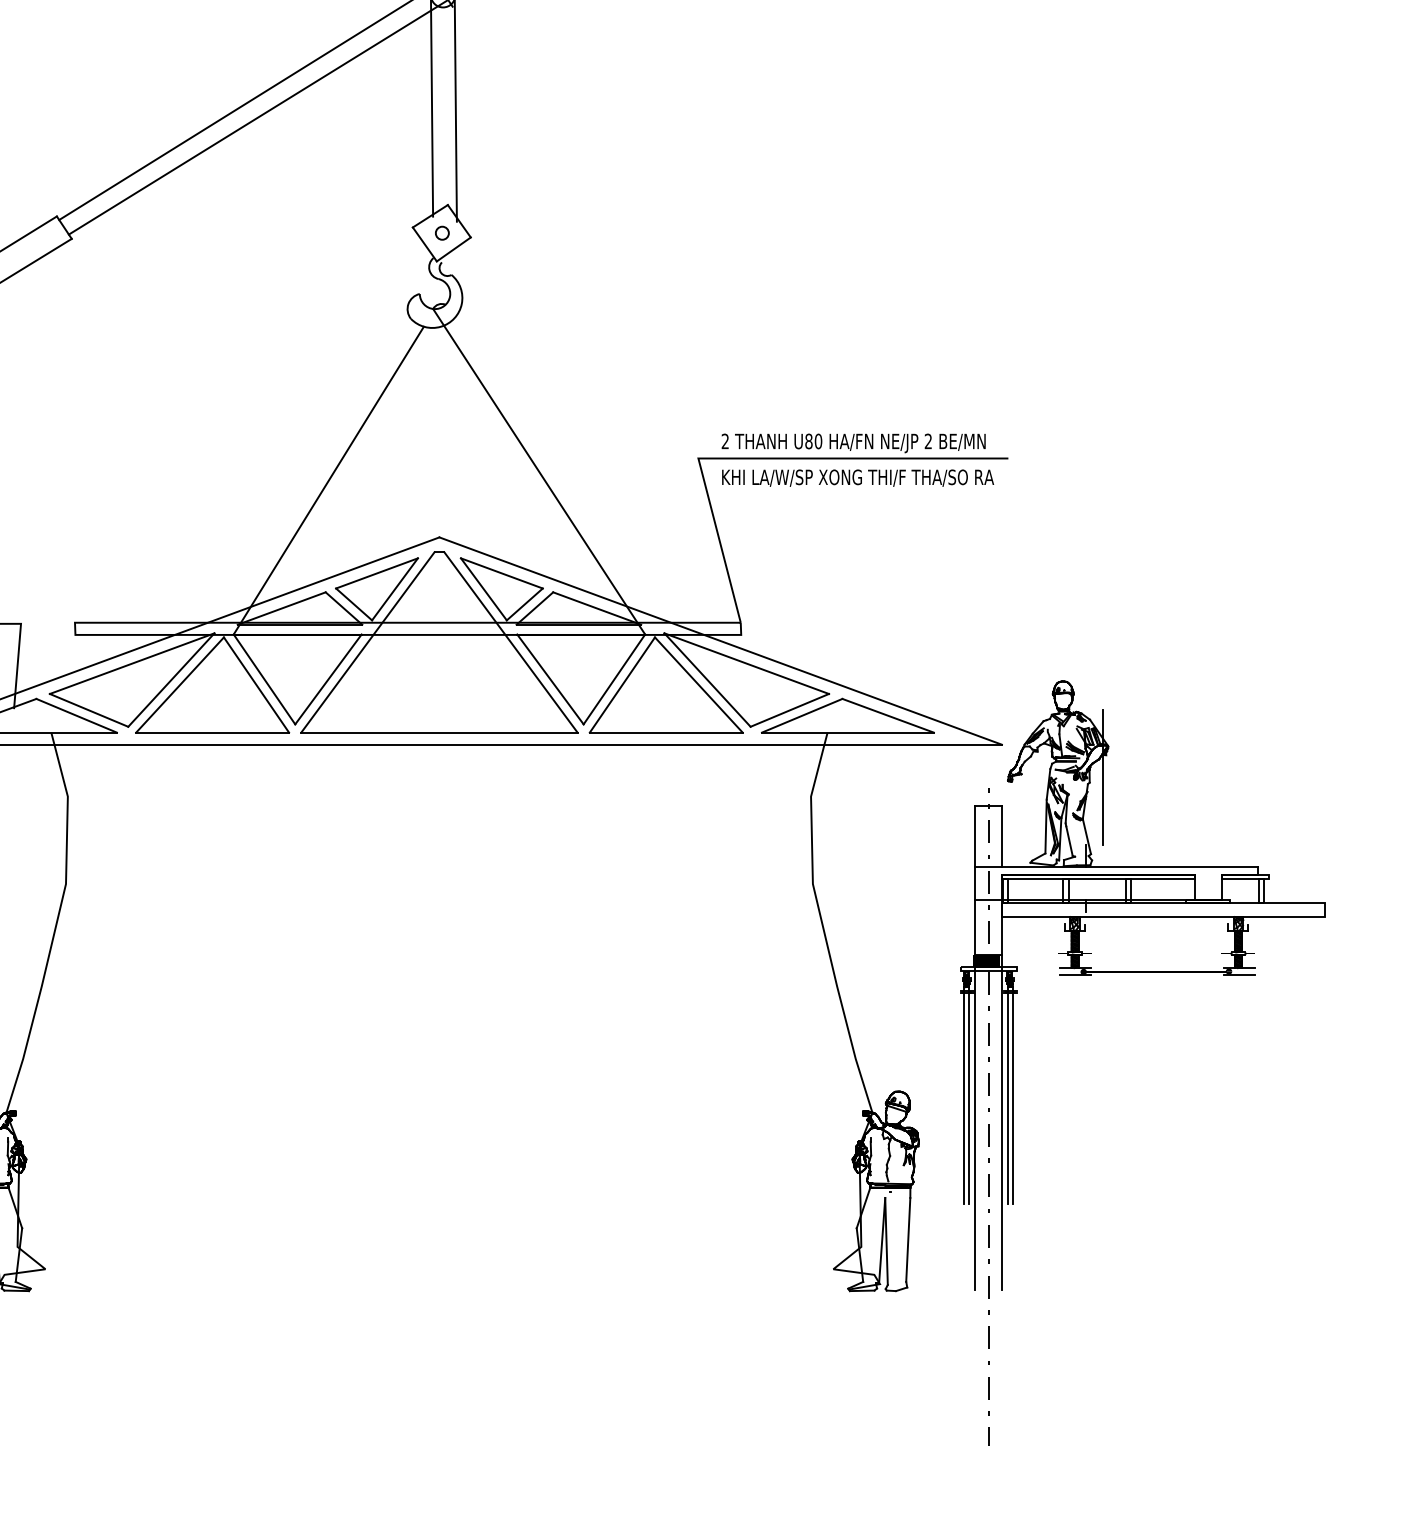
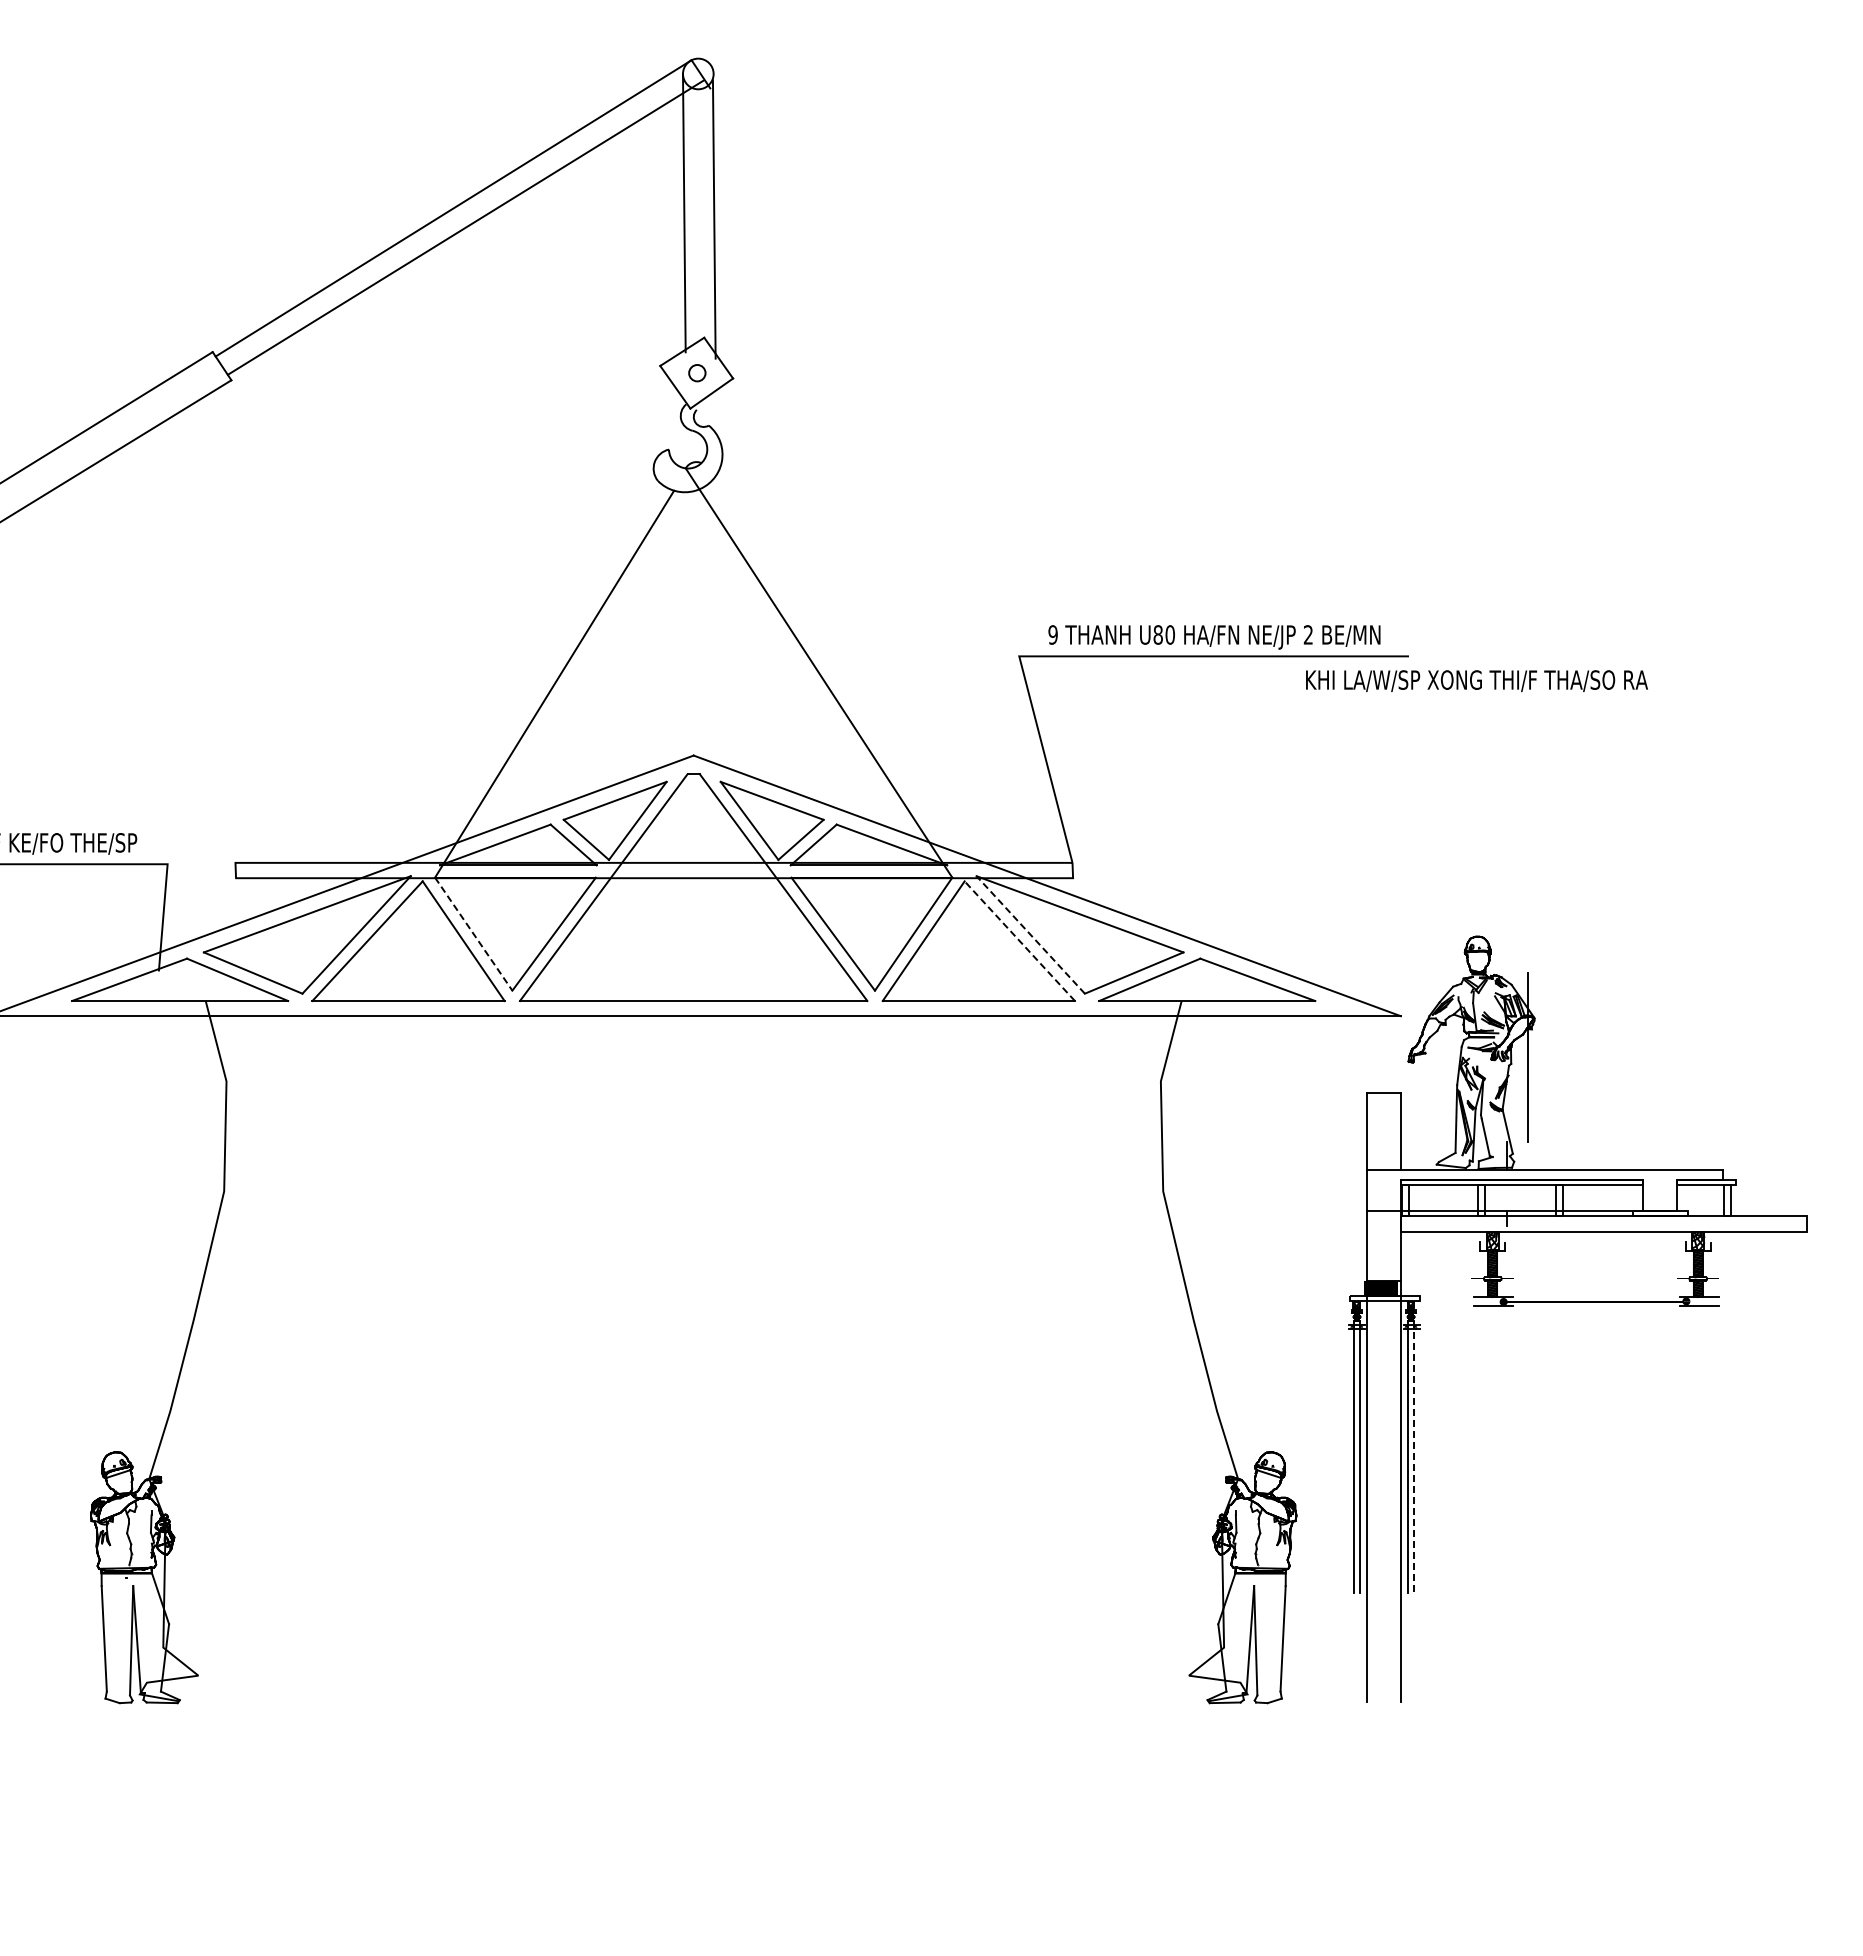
text: (724, 441) -> (1052, 634), 2 -> 9
text: (857, 477) -> (1476, 680), moved
line: (265, 679) -> (474, 934), solid -> dashed
line: (707, 679) -> (1030, 934), solid -> dashed
line: (698, 684) -> (1019, 940), solid -> dashed
line: (1012, 1095) -> (1414, 1457), solid -> dashed
line: (988, 1116) -> (1384, 1483), removed

